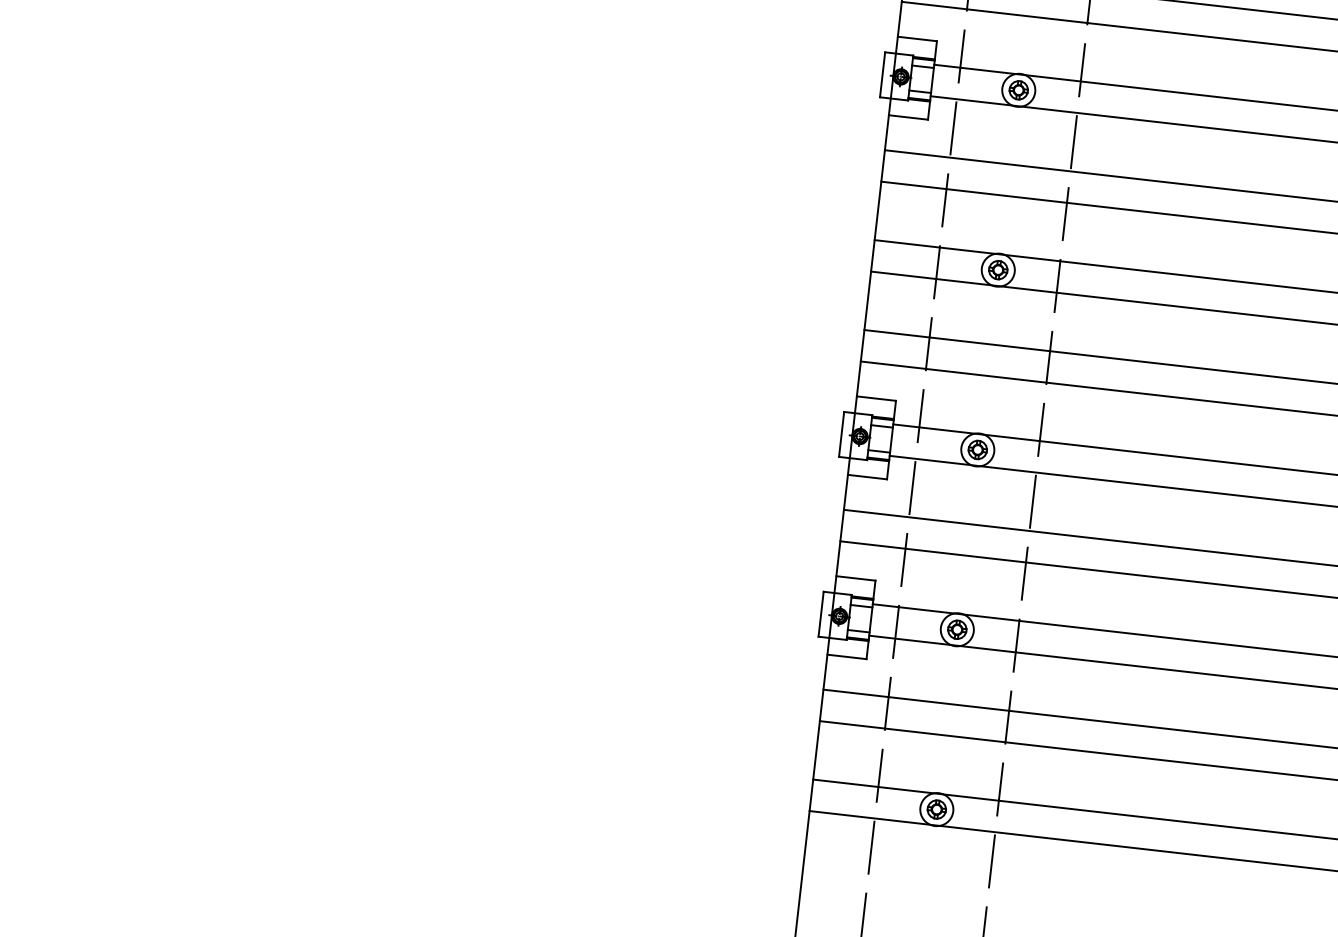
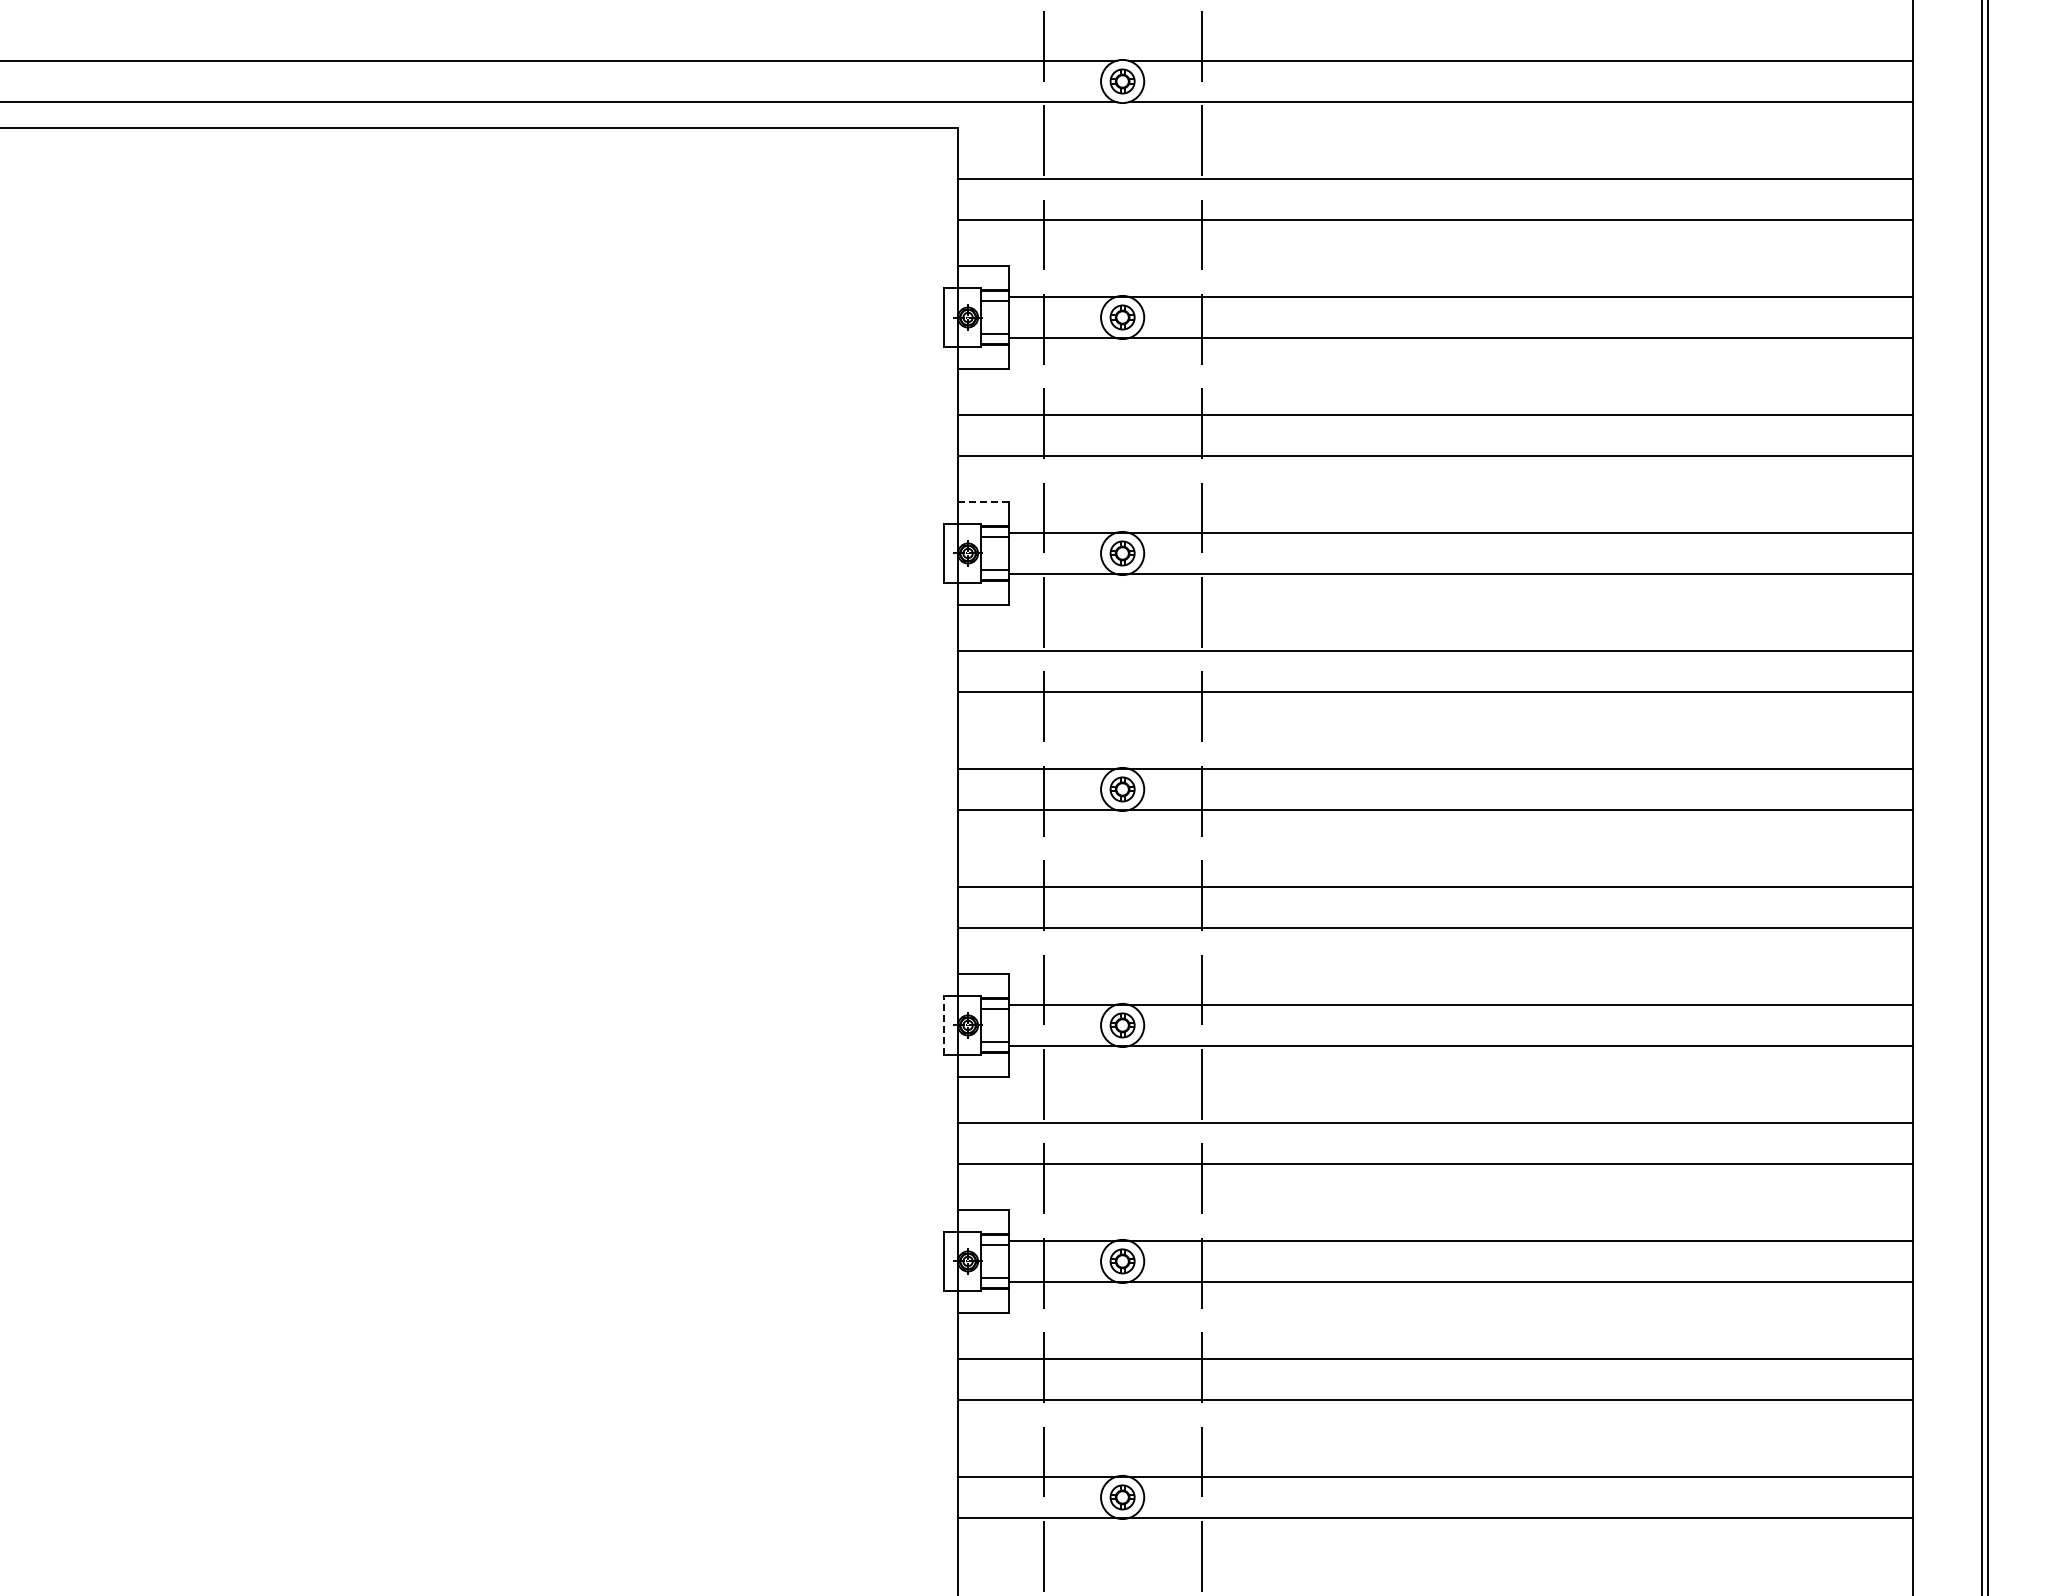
line: (917, 38) -> (983, 501), solid -> dashed
line: (841, 433) -> (943, 1024), solid -> dashed

